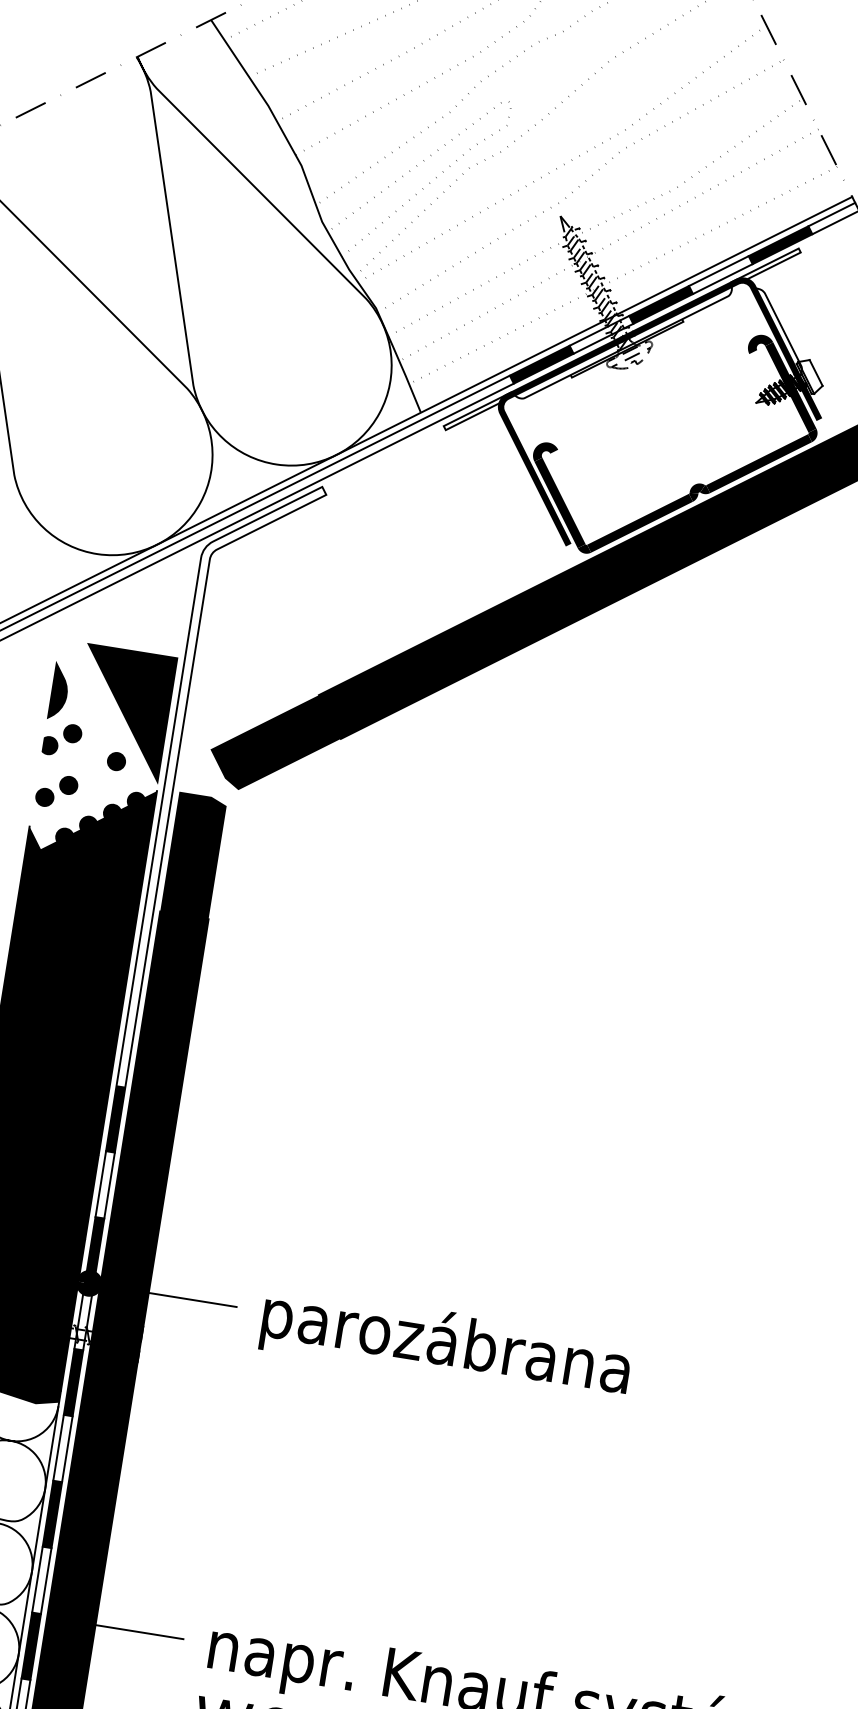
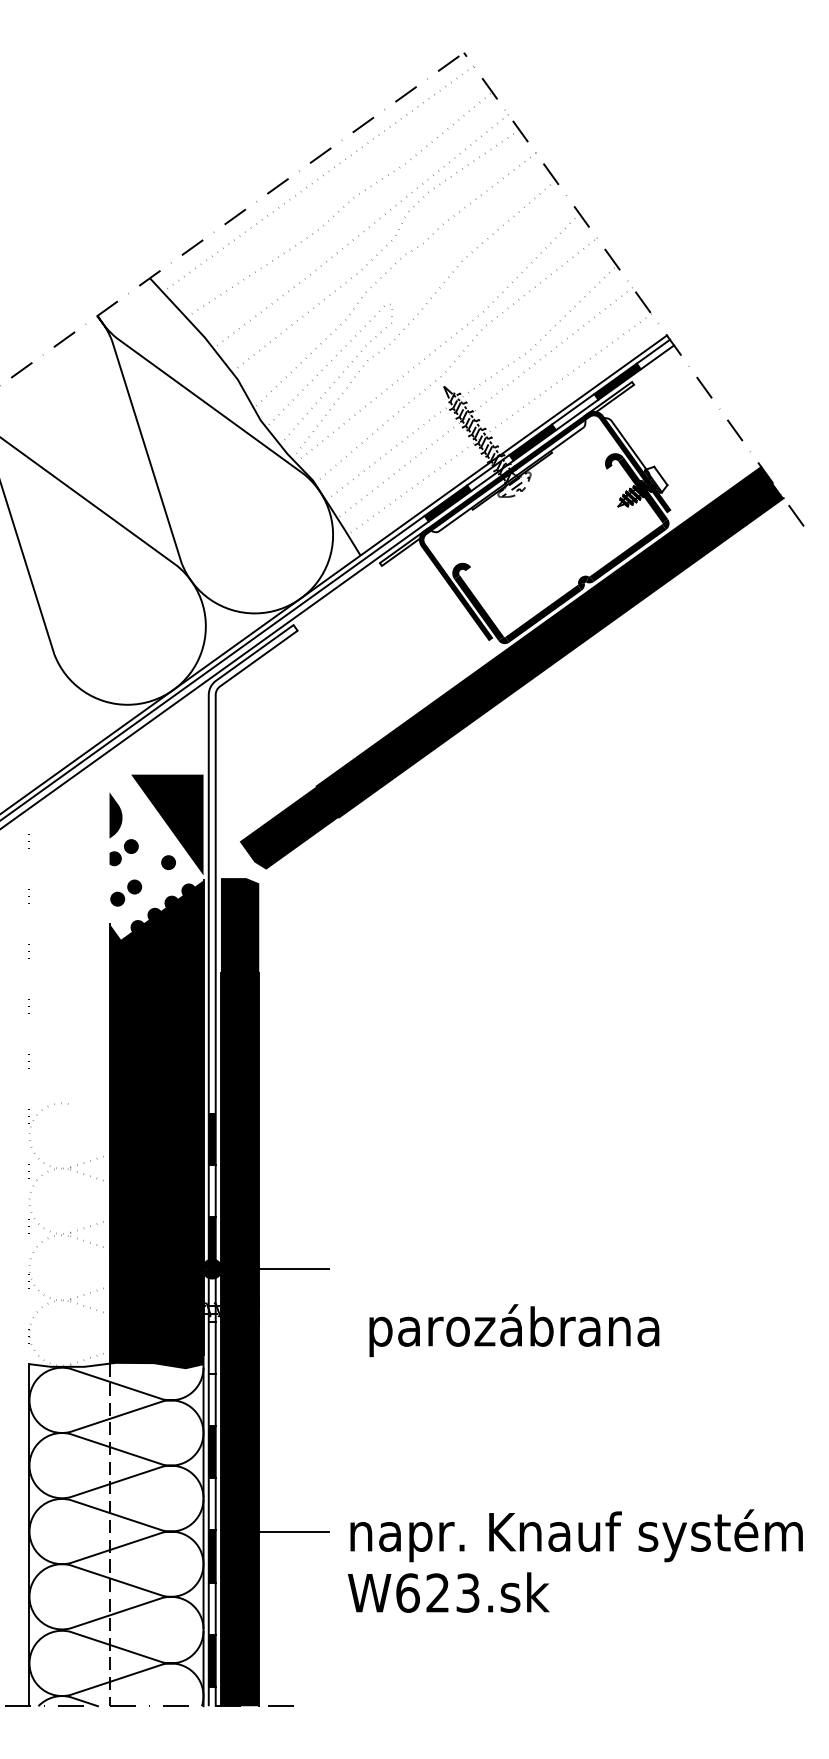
text: (446, 1345) -> (514, 1330), moved
fill: (72, 1382) -> (211, 1347), removed

